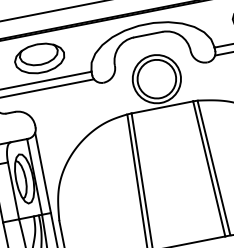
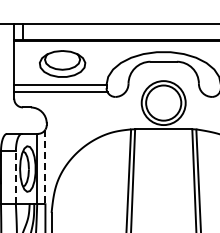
line: (43, 173) -> (45, 167), solid -> dashed
line: (13, 190) -> (15, 177), solid -> dashed

